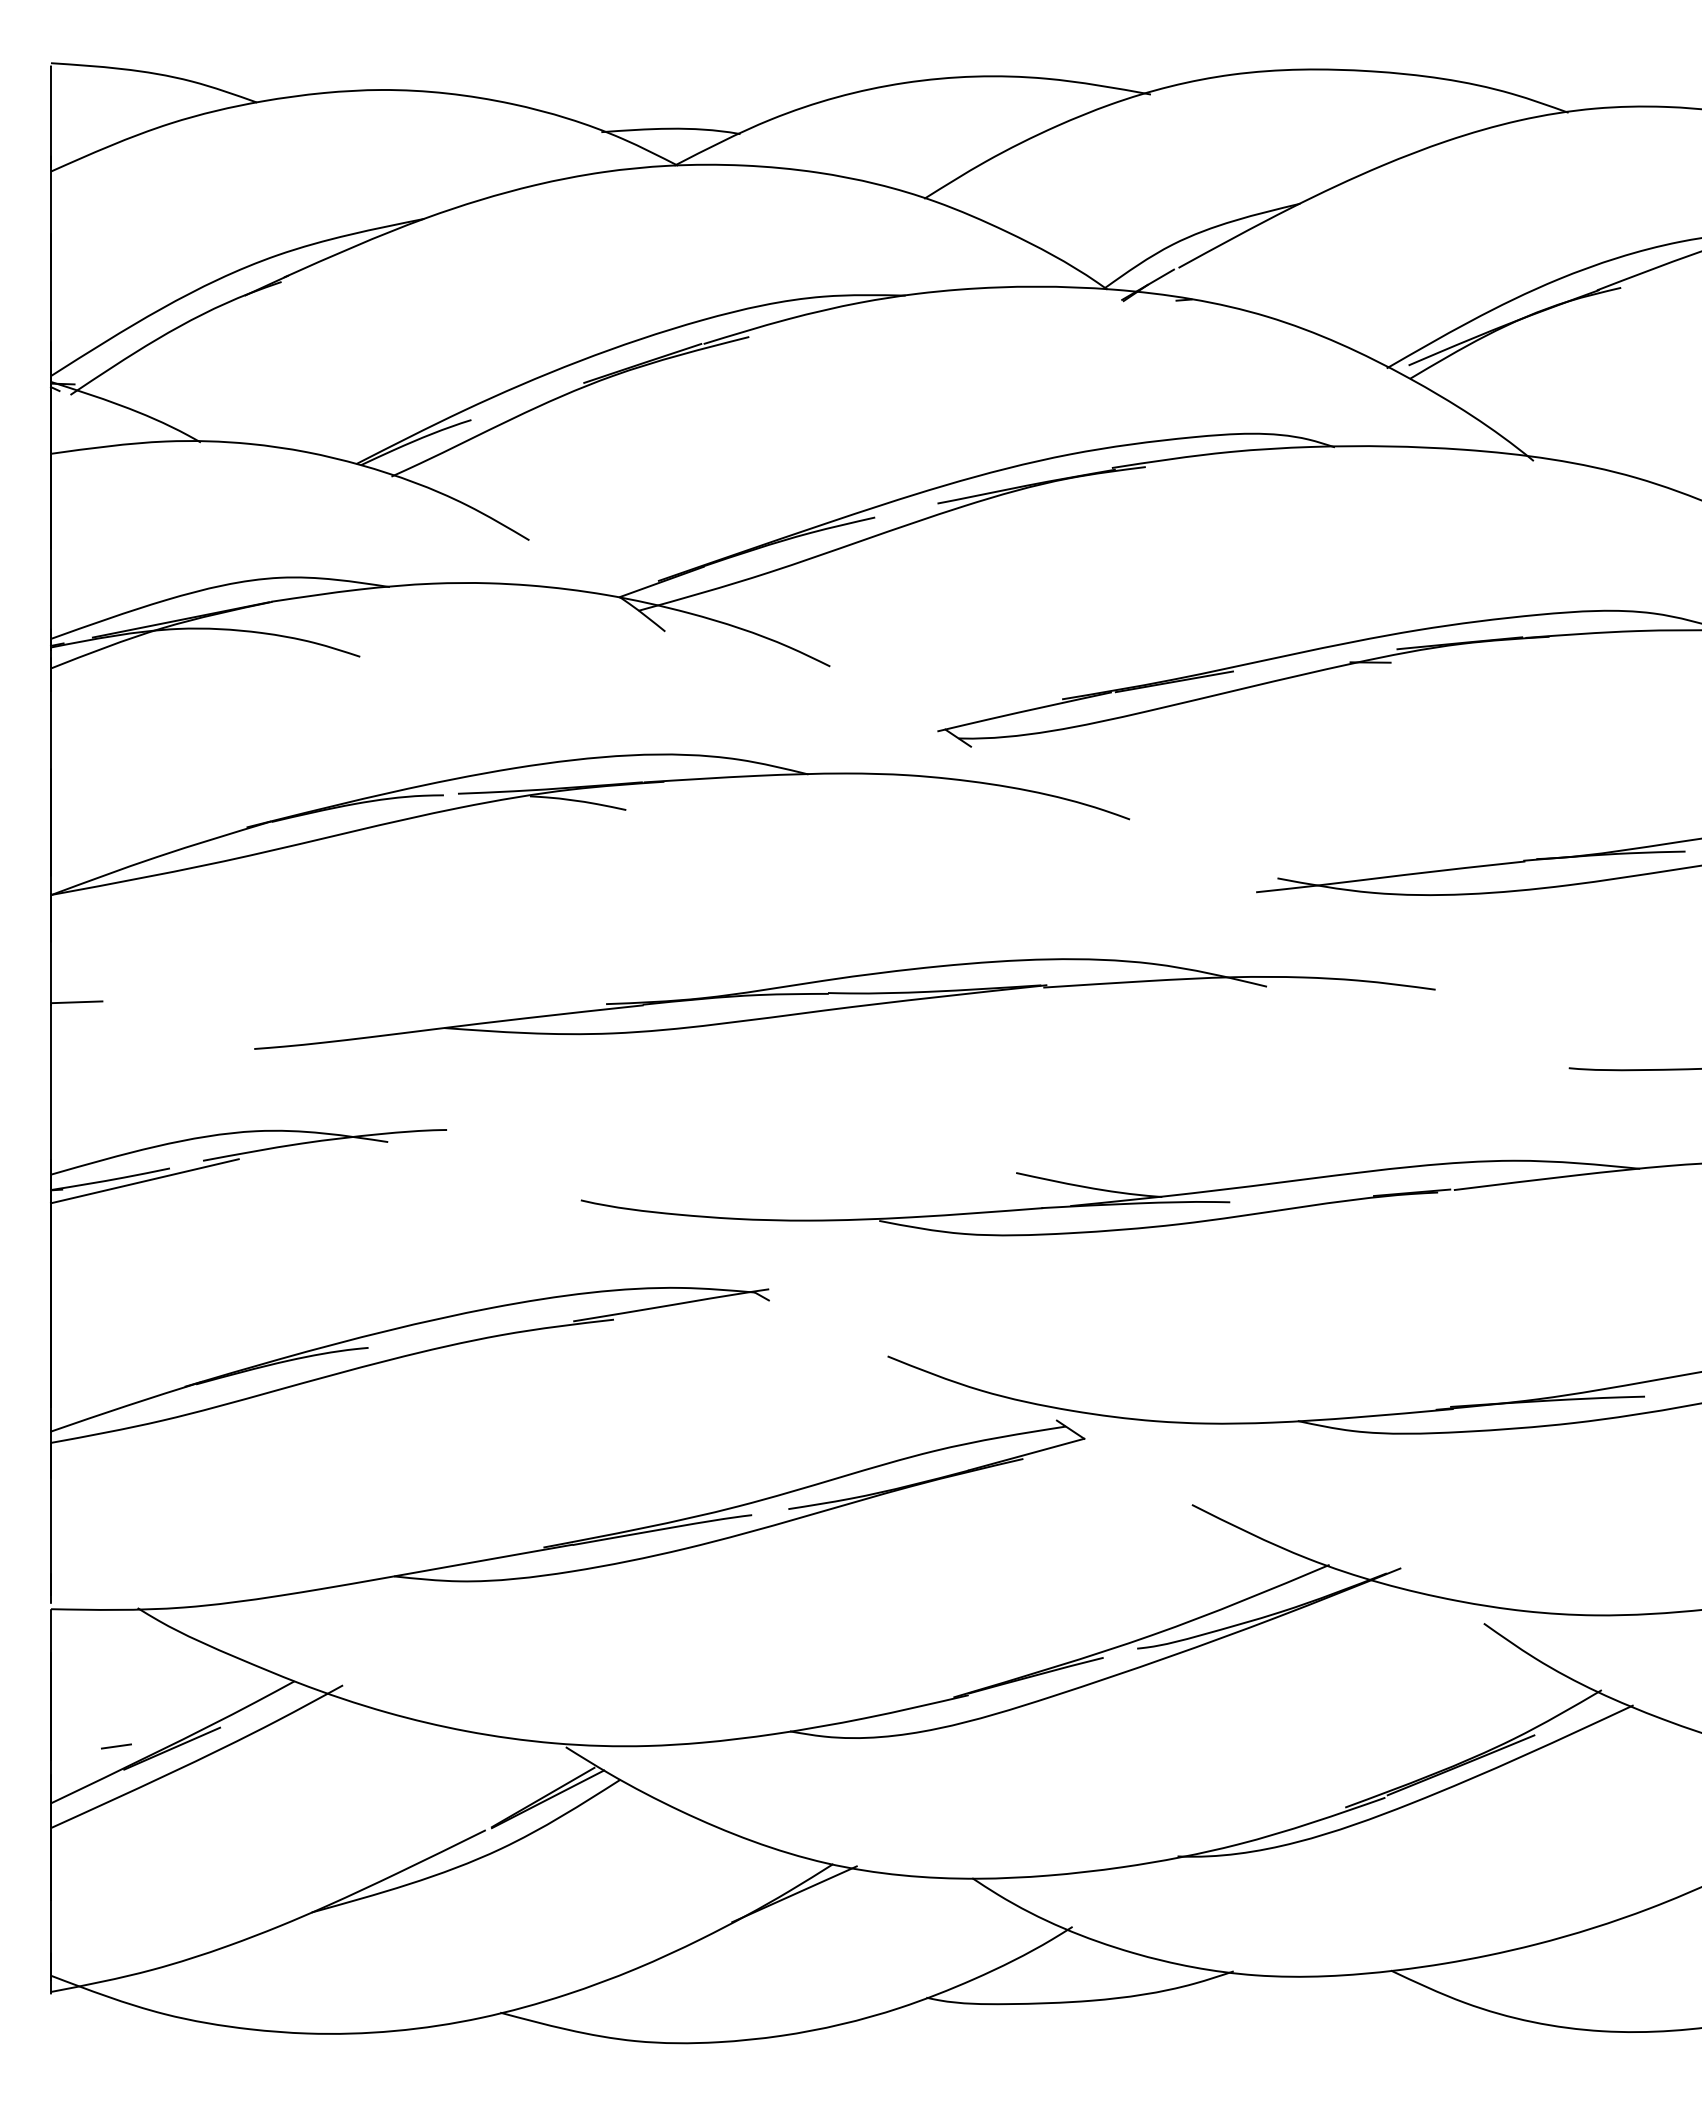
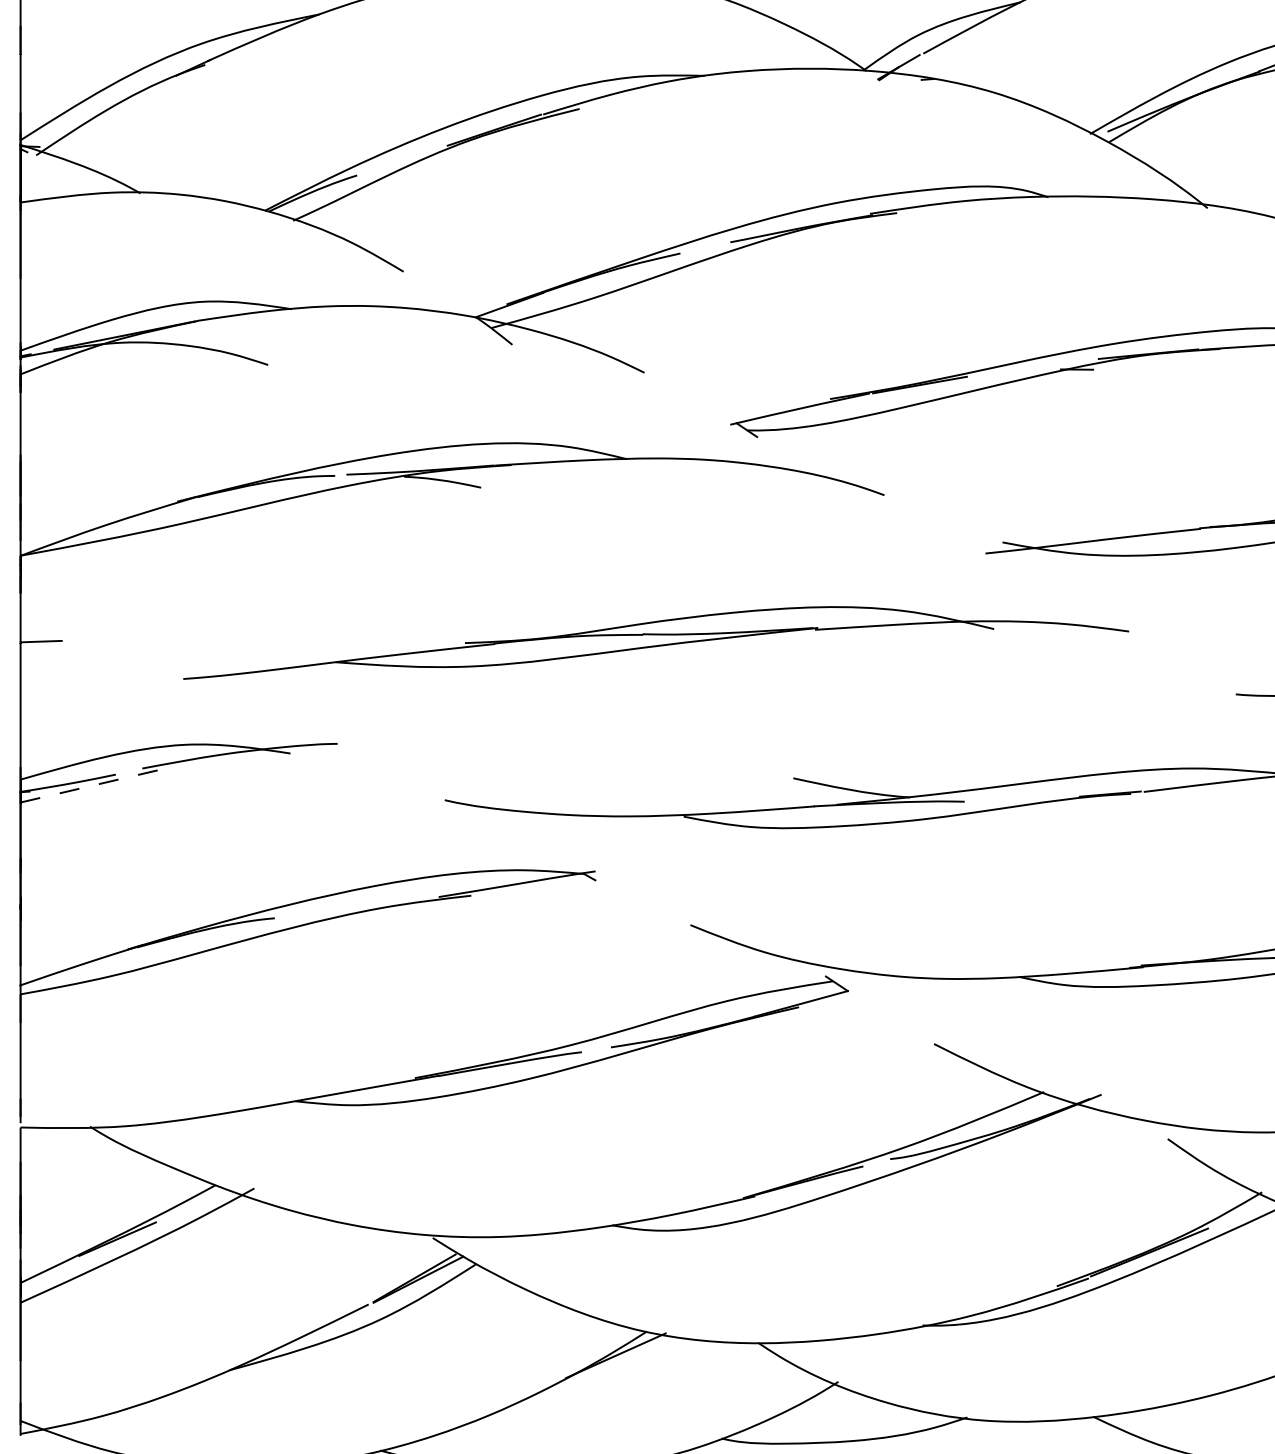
line: (145, 1181) -> (96, 785), solid -> dashed
line: (116, 1746) -> (73, 1237), removed

